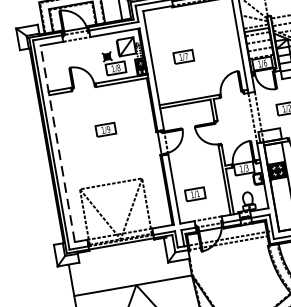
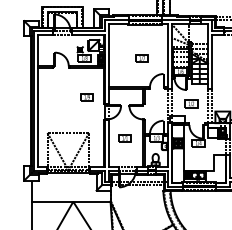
part: (182, 56) -> (141, 58), moved
part: (105, 130) -> (86, 97), moved
line: (58, 143) -> (38, 100), dashed -> solid
part: (194, 194) -> (124, 138), moved

